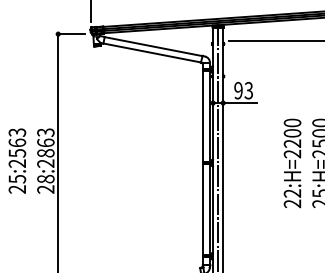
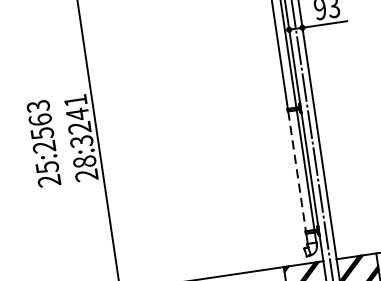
text: (45, 148) -> (78, 121), 28:2863 -> 28:3241
line: (203, 209) -> (297, 171), solid -> dashed

